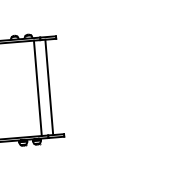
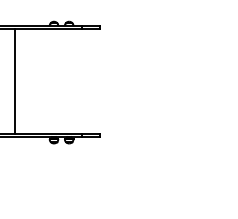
line: (49, 87) -> (87, 81), removed
line: (37, 88) -> (74, 81), removed

